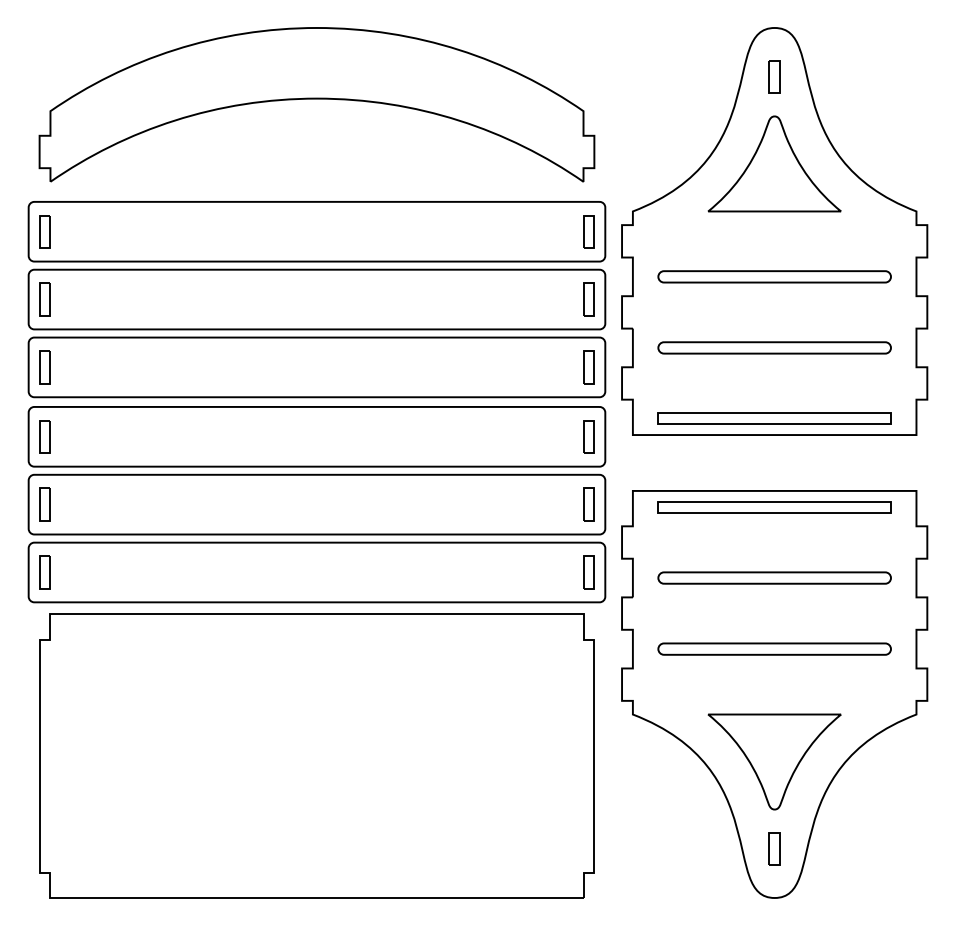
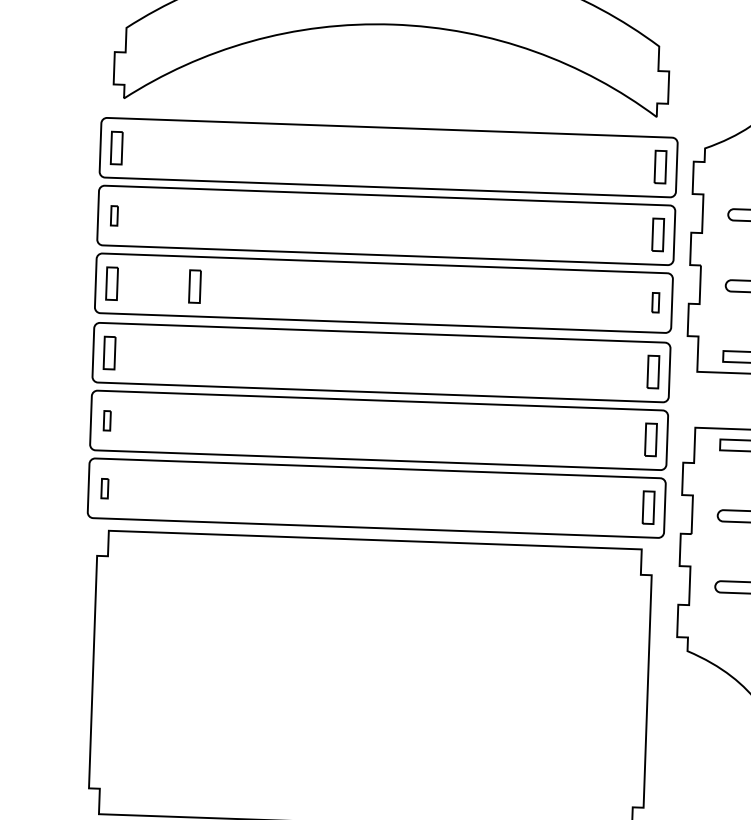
part: (44, 299) -> (113, 215), size x0.6
part: (127, 367) -> (194, 286), added
part: (588, 367) -> (655, 302), size x0.6
part: (44, 504) -> (106, 420), size x0.6
part: (44, 572) -> (104, 488), size x0.6

